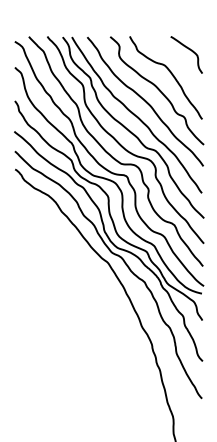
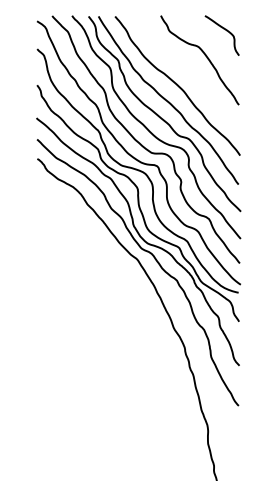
curve: (157, 89) -> (190, 72), removed

